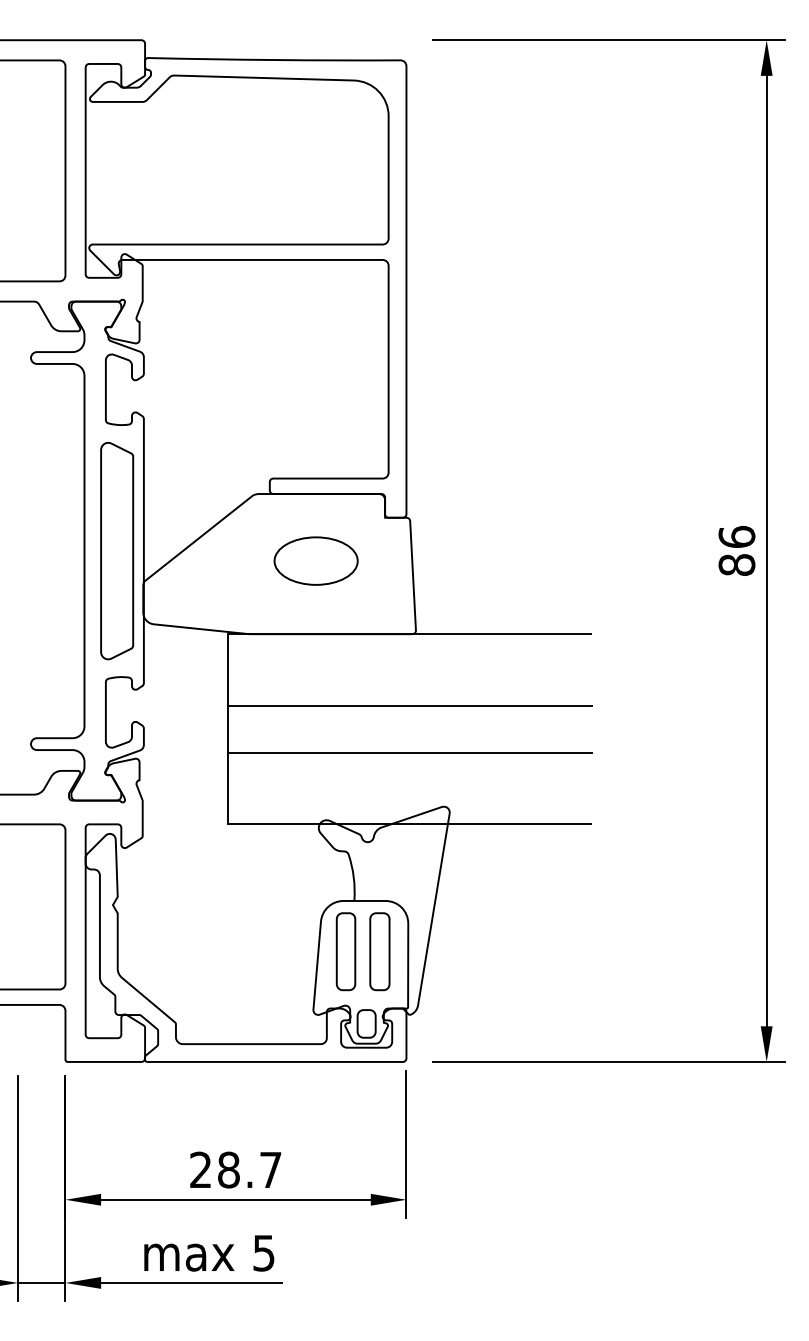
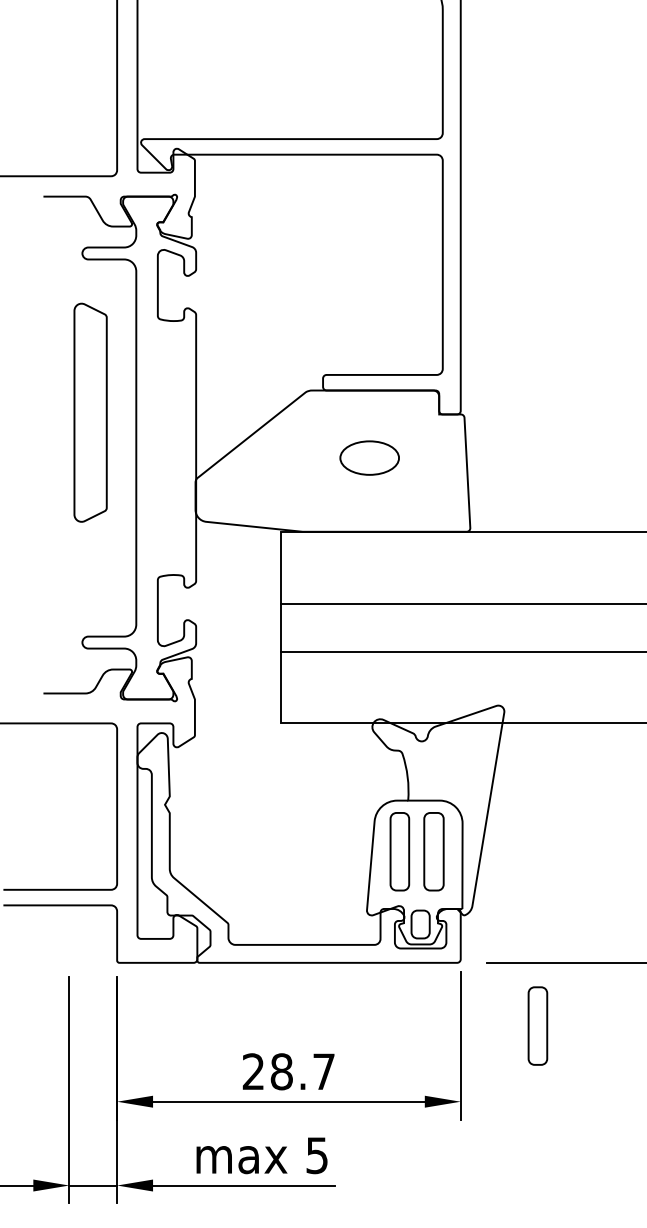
curve: (132, 551) -> (106, 413), moved
part: (315, 560) -> (369, 457), size x0.7
part: (482, 1124) -> (537, 1025), added

